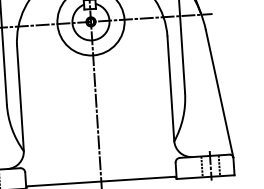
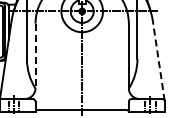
line: (219, 93) -> (158, 60), solid -> dashed
line: (20, 99) -> (35, 56), solid -> dashed

